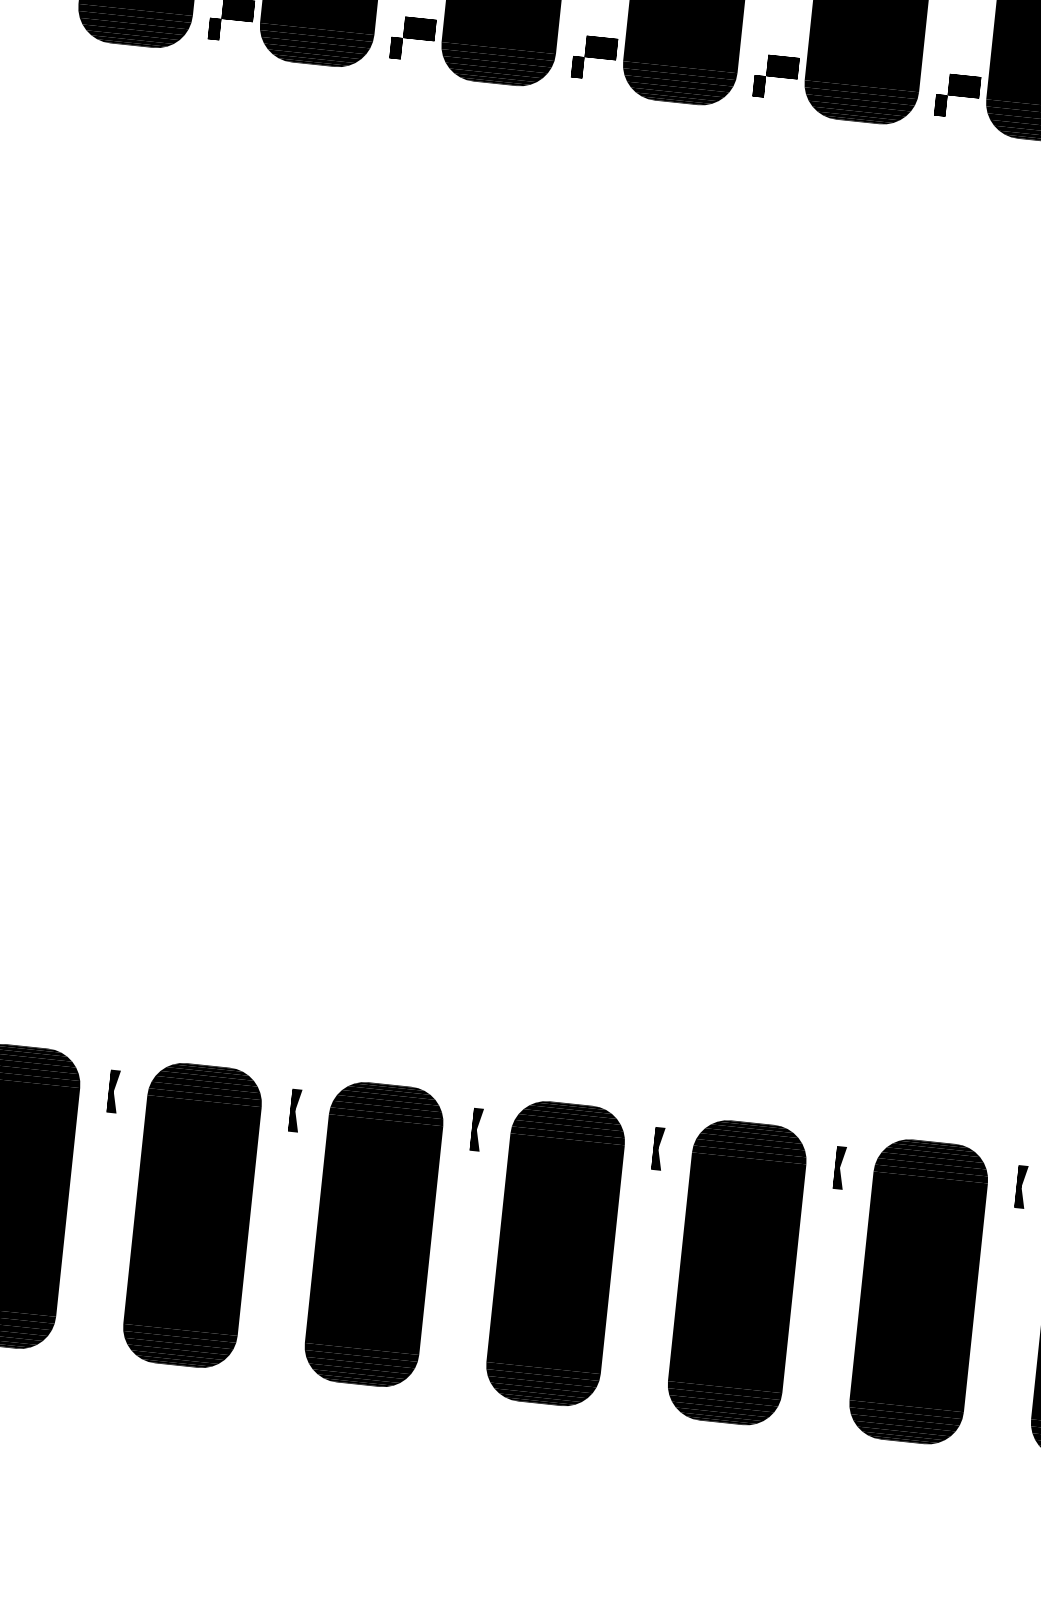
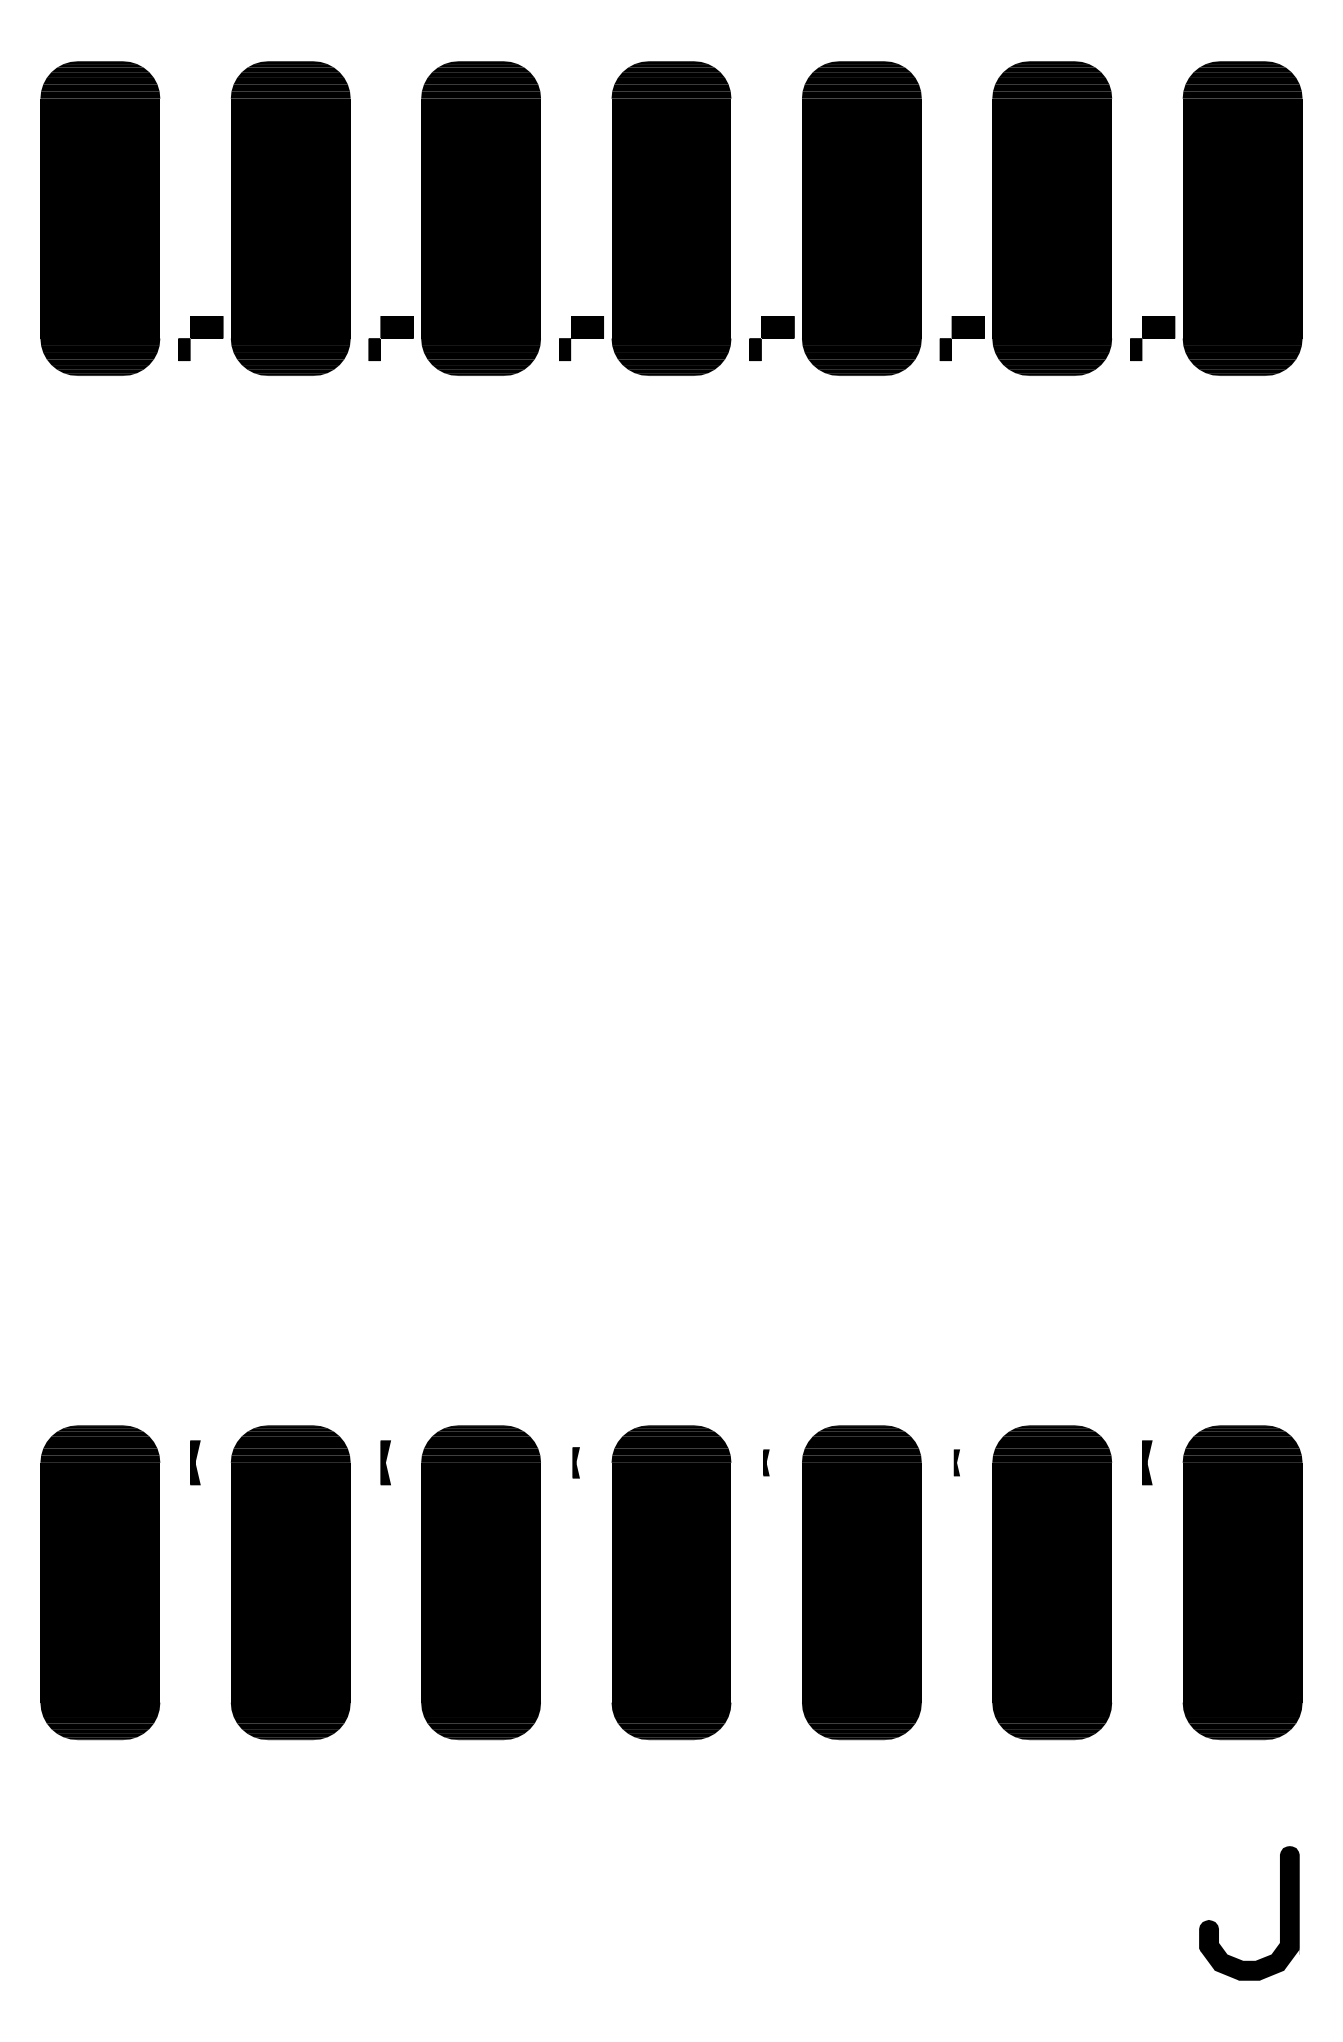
part: (477, 1129) -> (576, 1462), size x0.7
part: (658, 1148) -> (766, 1462), size x0.6
part: (839, 1167) -> (956, 1462), size x0.6

